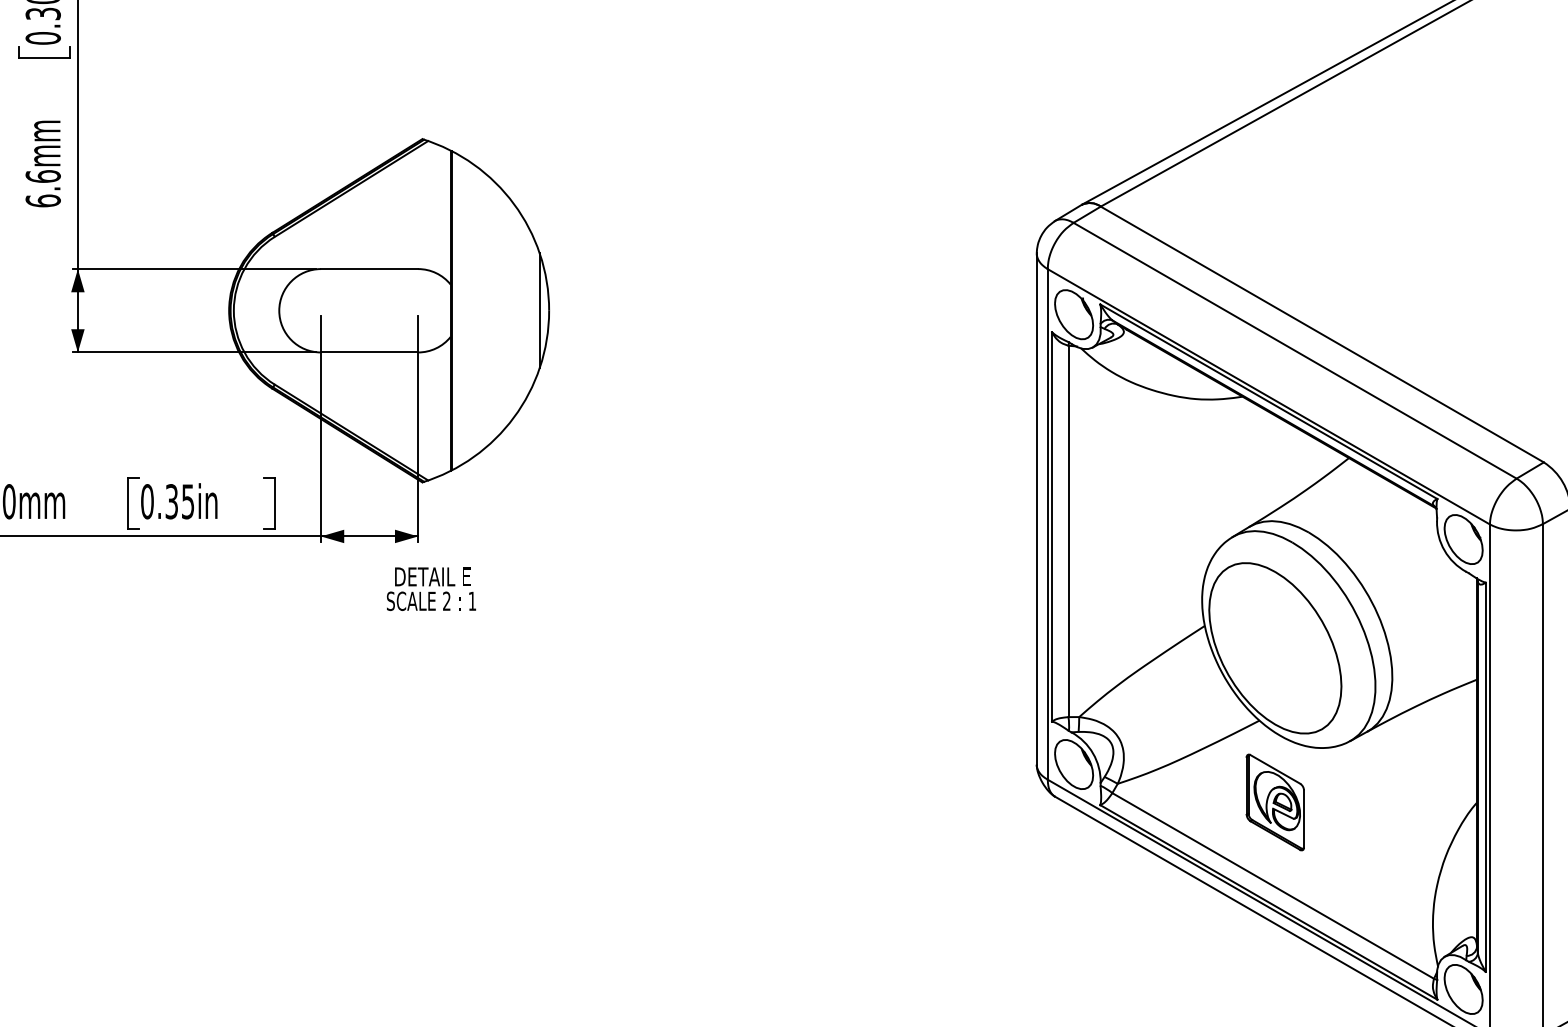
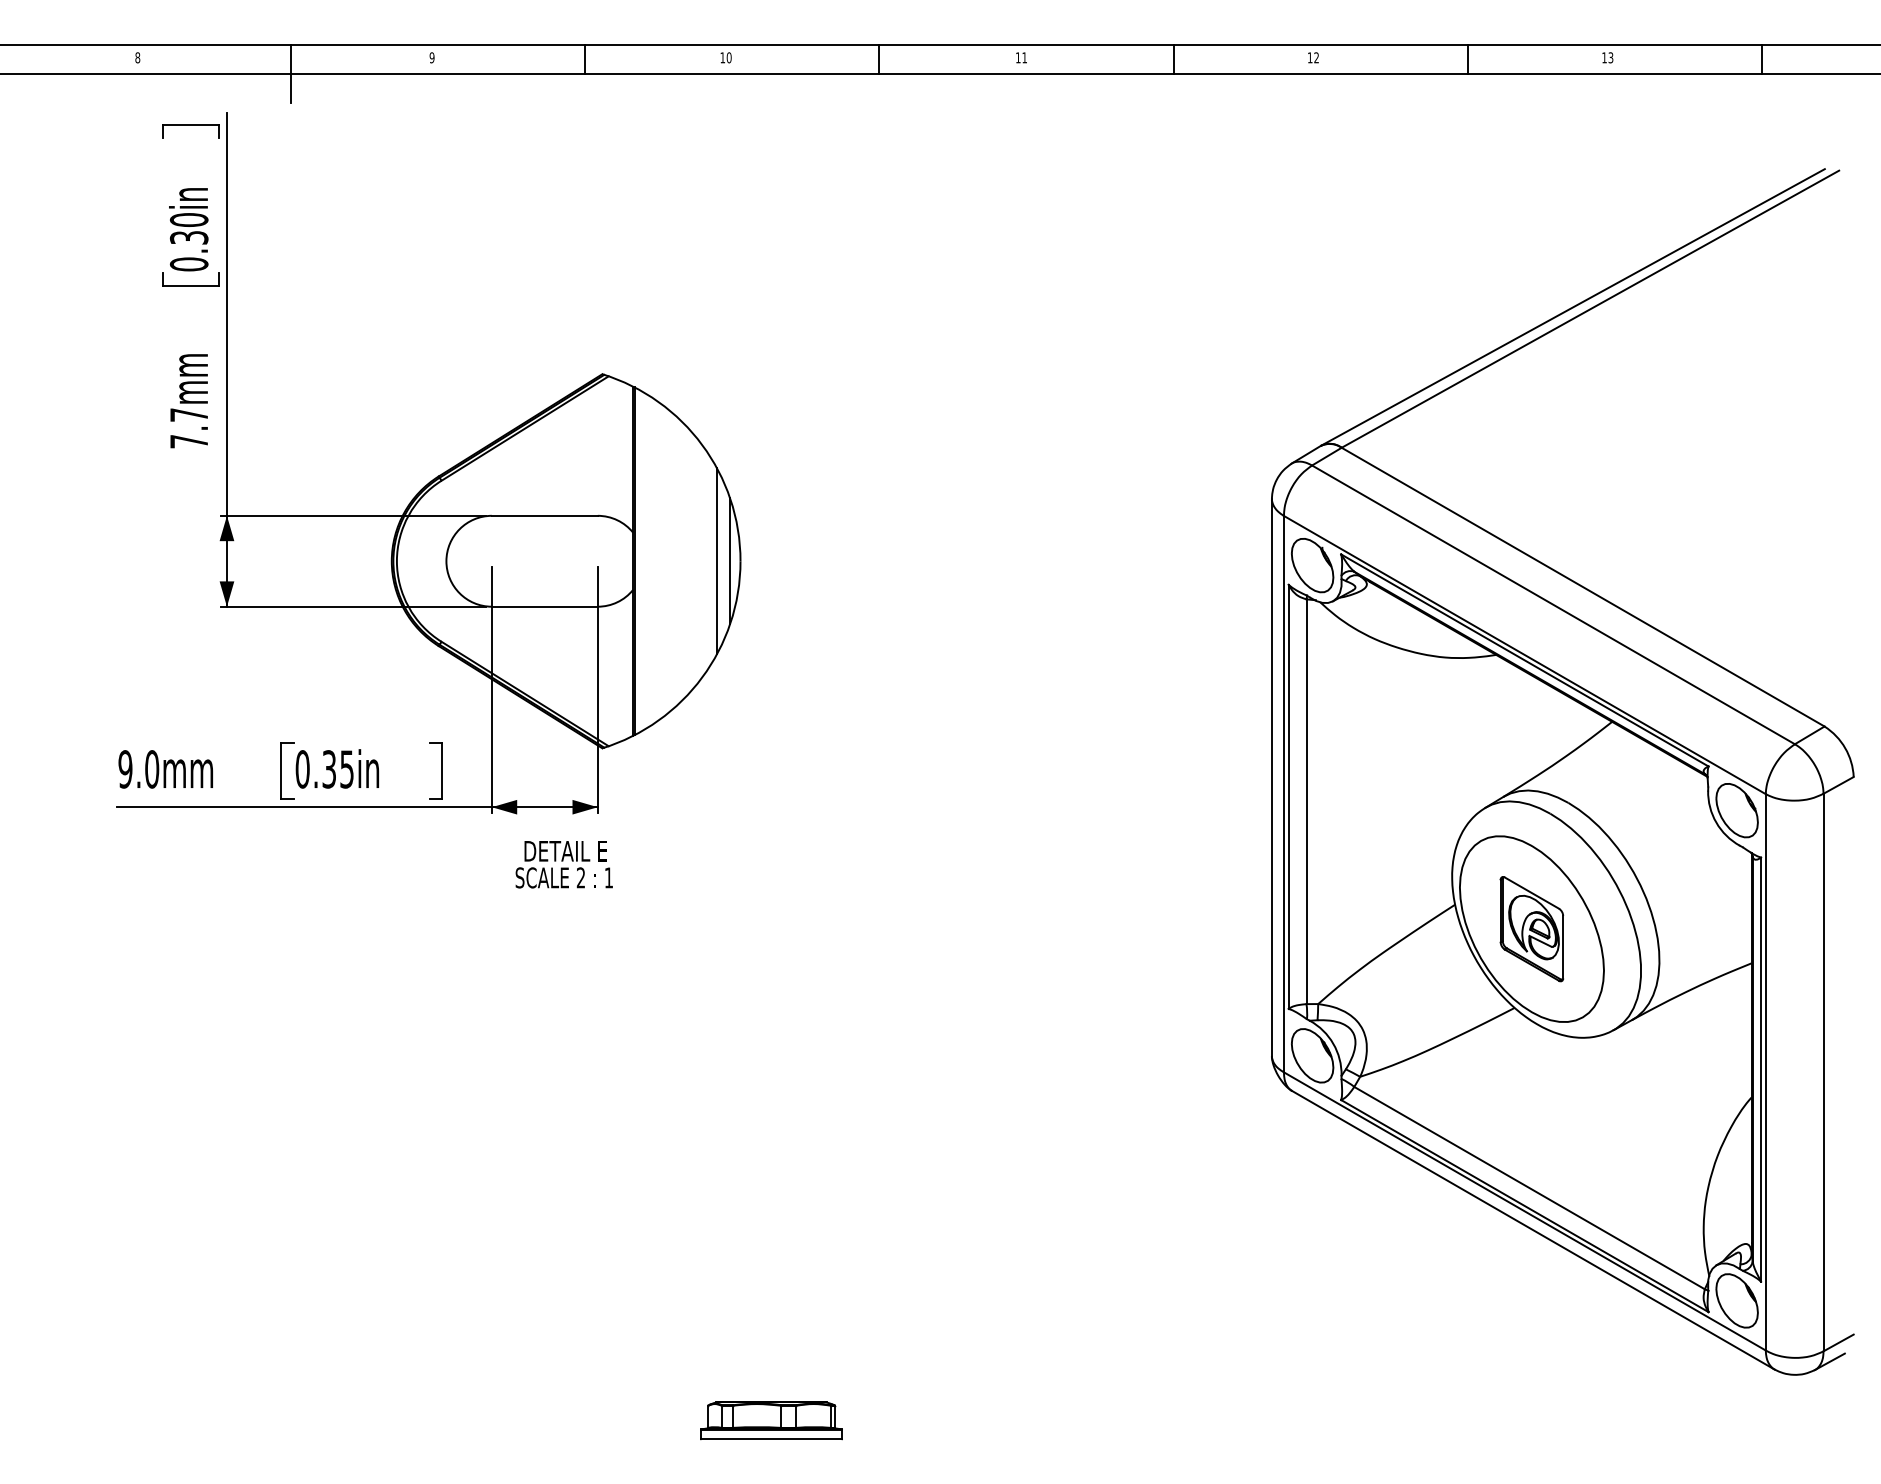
text: (42, 188) -> (188, 428), 6.6mm -> 7.7mm
line: (528, 310) -> (717, 561), added
text: (430, 589) -> (563, 864), moved
part: (1274, 802) -> (1531, 929), moved

